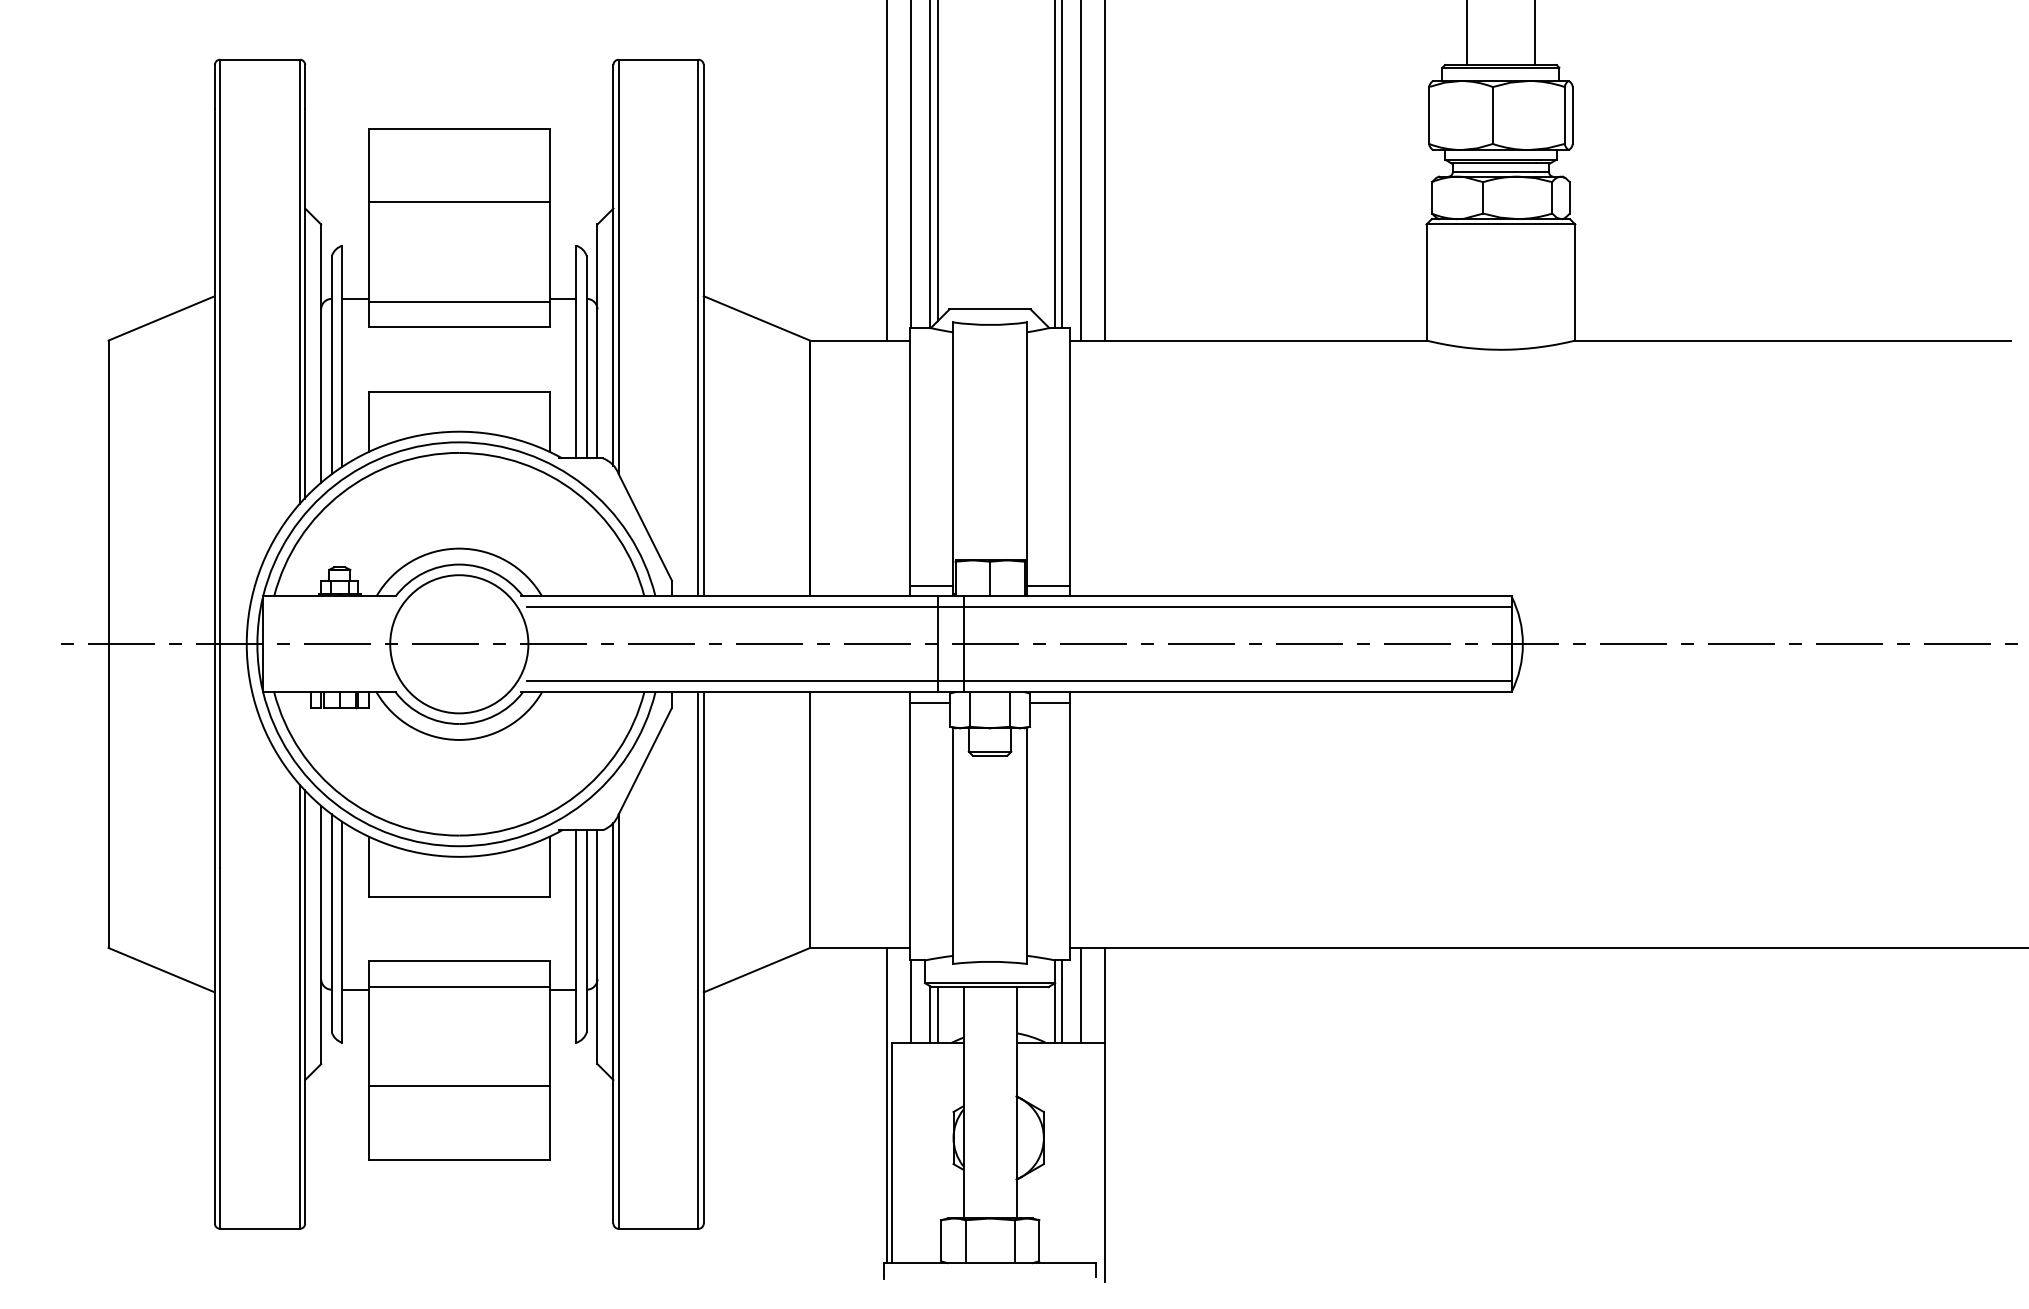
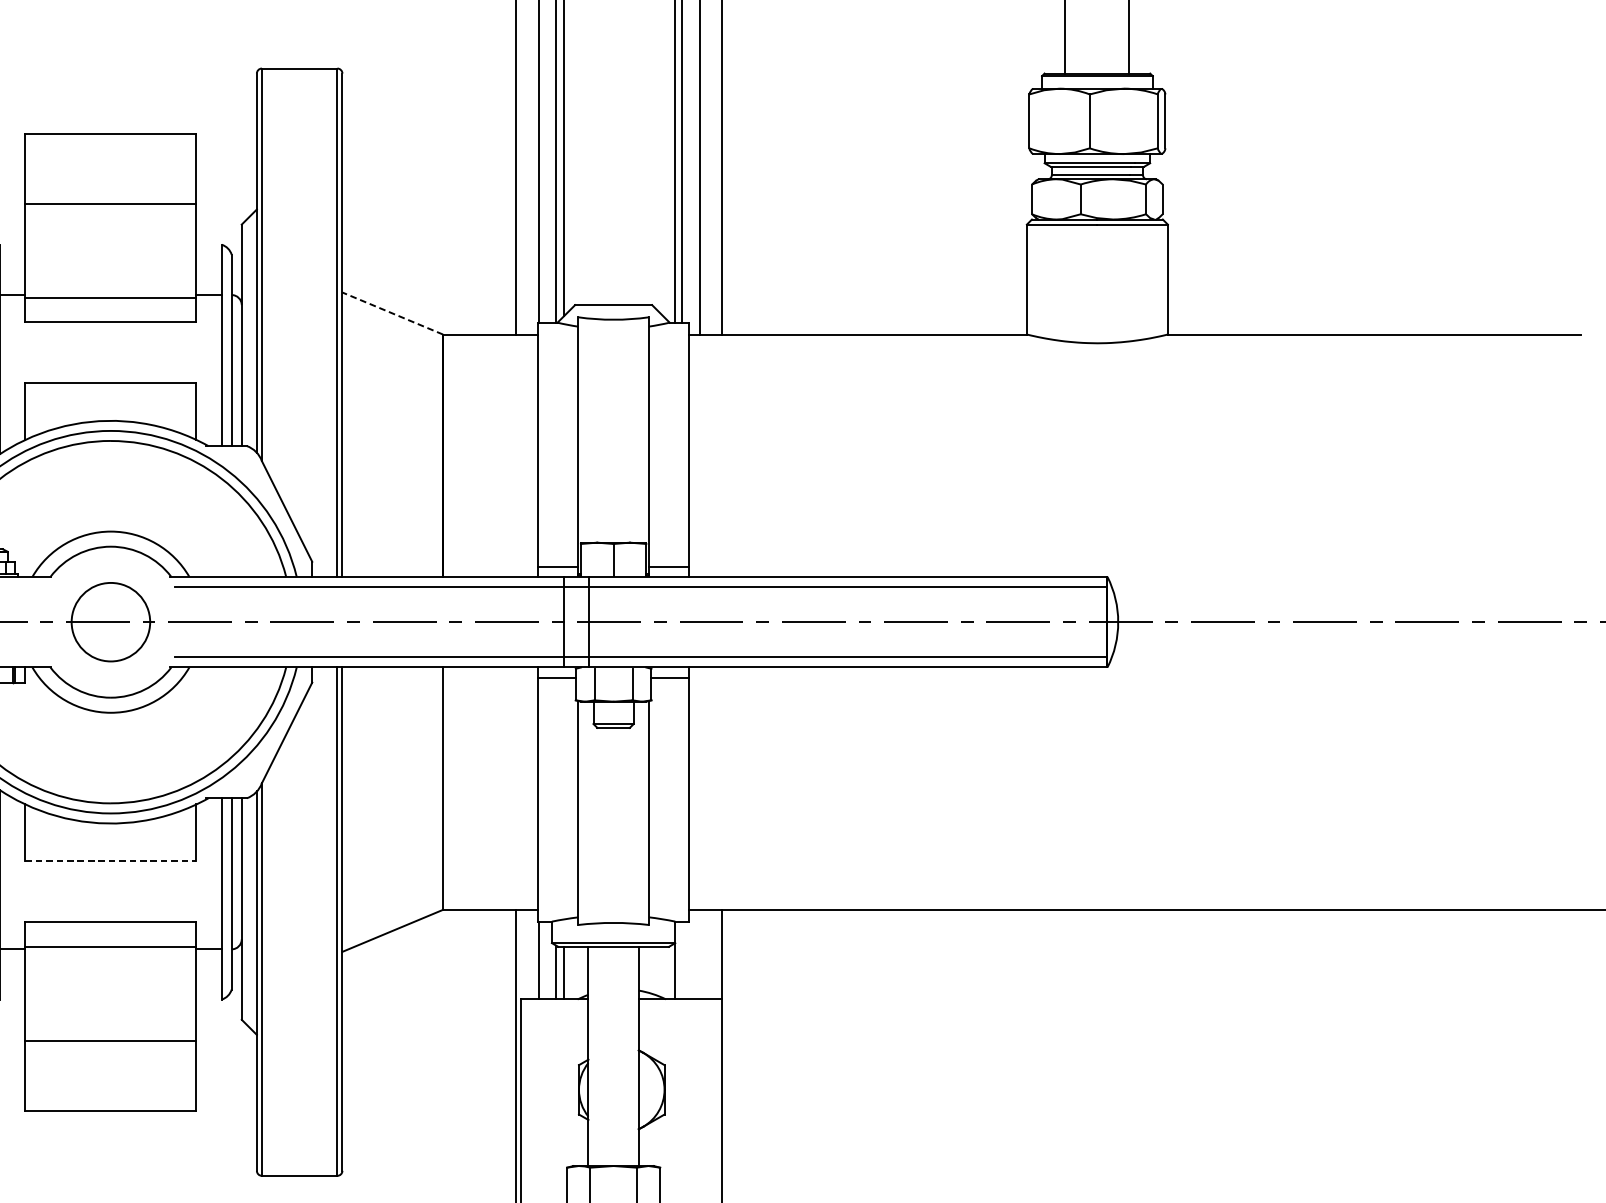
line: (756, 318) -> (392, 313), solid -> dashed
circle: (459, 644) -> (111, 622), size x0.6
line: (459, 896) -> (111, 861), solid -> dashed
line: (1081, 995) -> (700, 954), removed
line: (1062, 1001) -> (682, 960), removed

